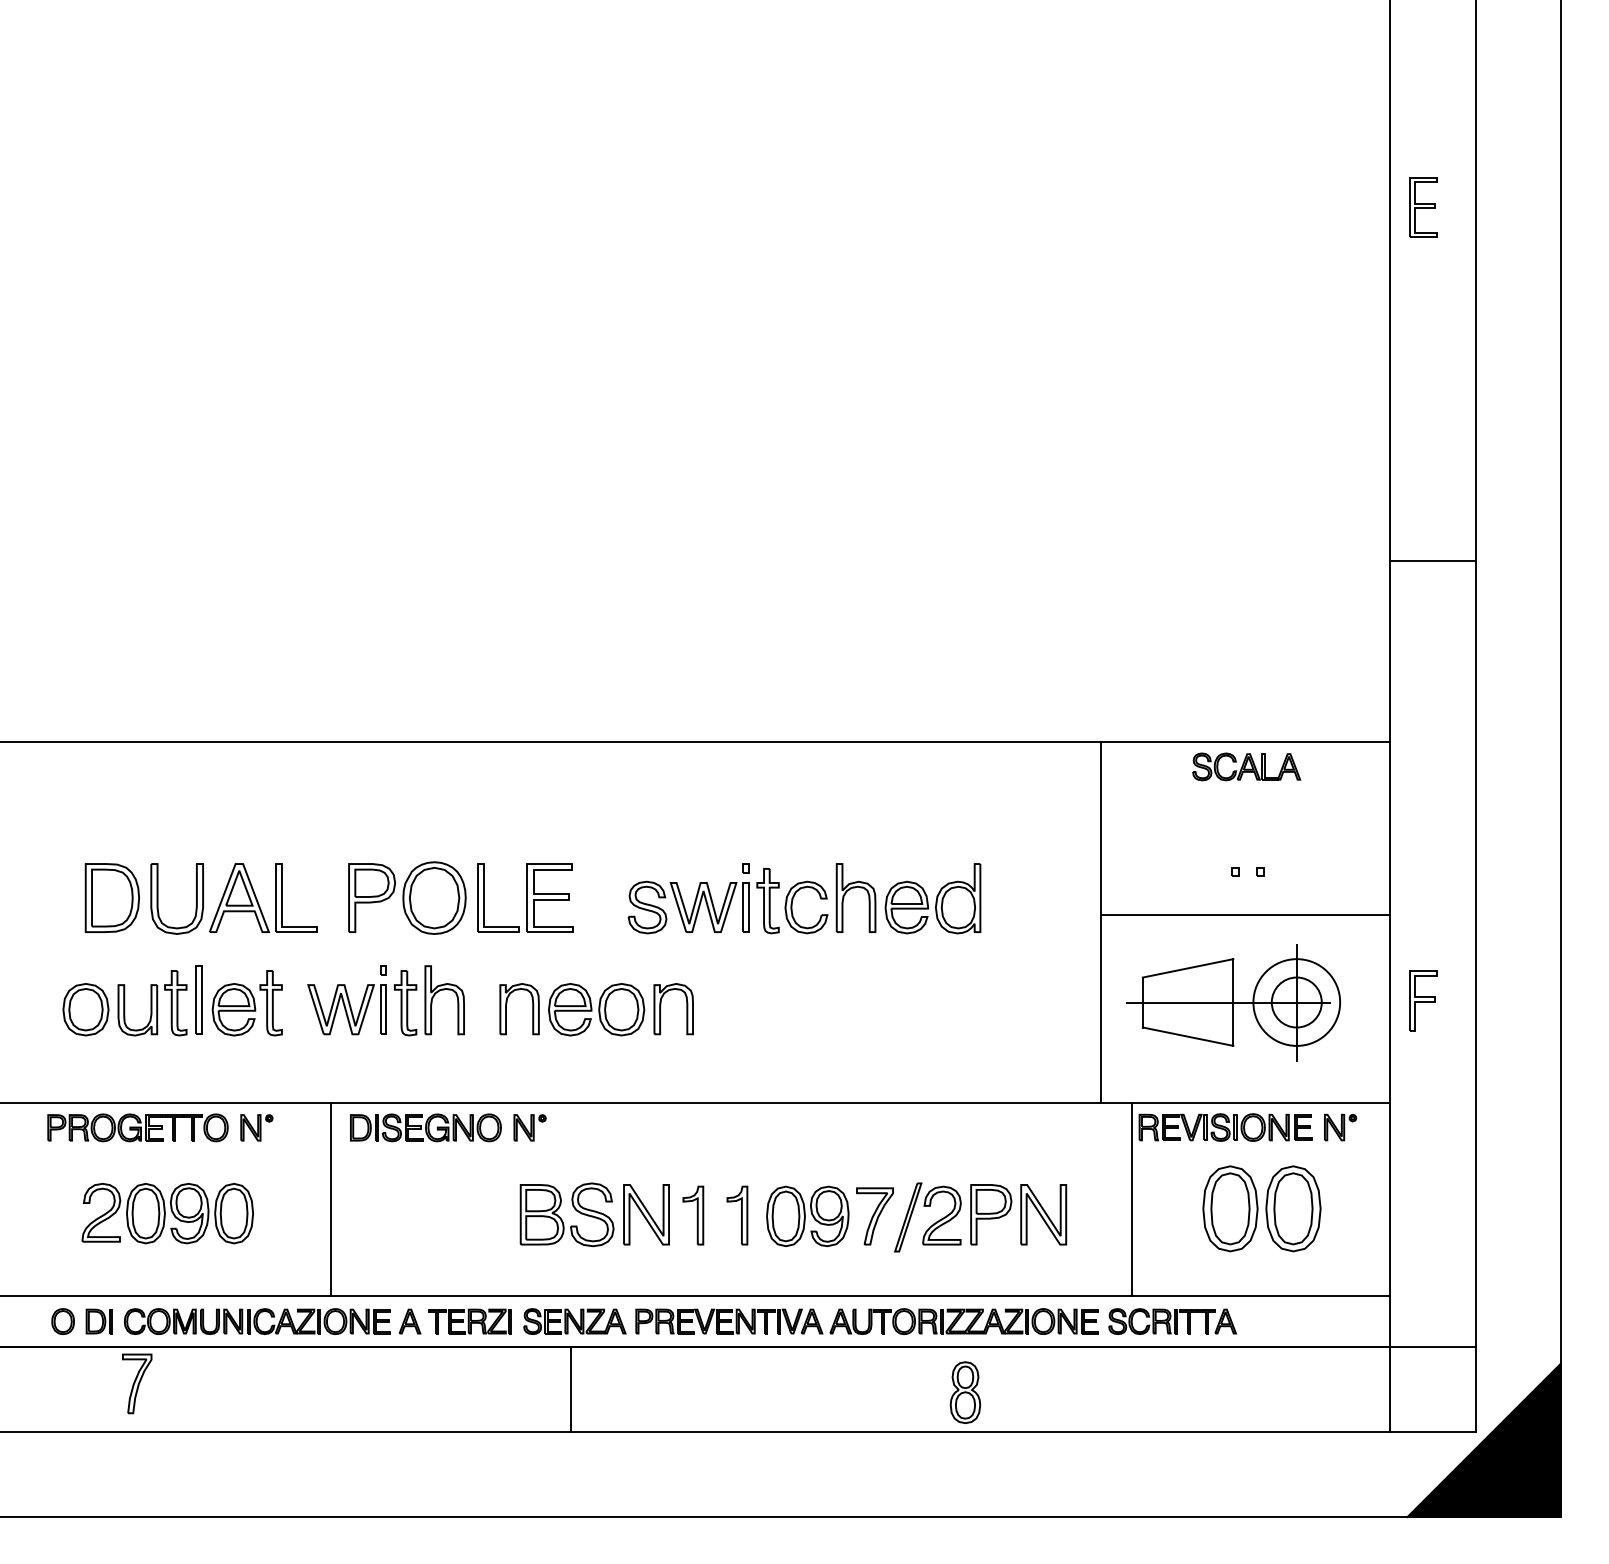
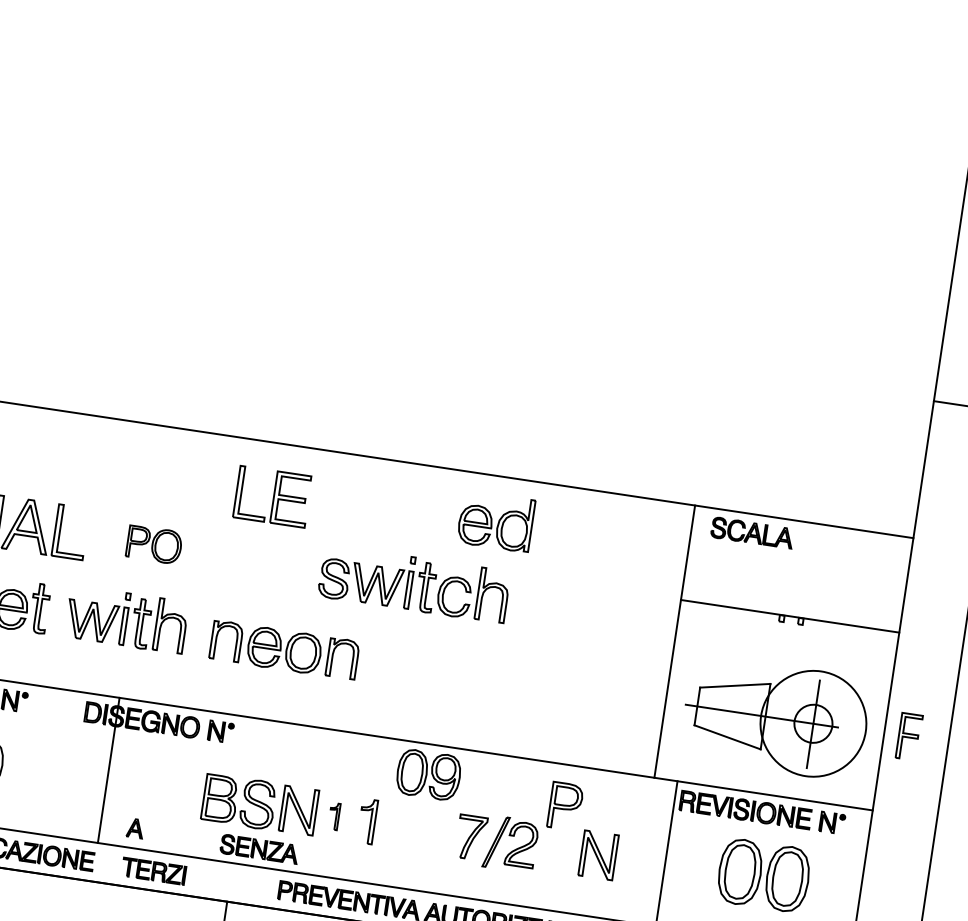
part: (1246, 766) -> (752, 532), moved
part: (407, 897) -> (154, 544), size x0.6
part: (525, 897) -> (272, 496), moved
part: (932, 898) -> (495, 521), moved
line: (1245, 914) -> (789, 616), moved
circle: (1296, 1002) -> (813, 723), size x1.6
line: (331, 1199) -> (109, 770), moved
part: (991, 1214) -> (565, 806), moved
part: (693, 1215) -> (334, 816), size x0.6
part: (807, 1216) -> (428, 774), moved
part: (410, 1321) -> (135, 828), moved
part: (574, 1321) -> (259, 849), moved

